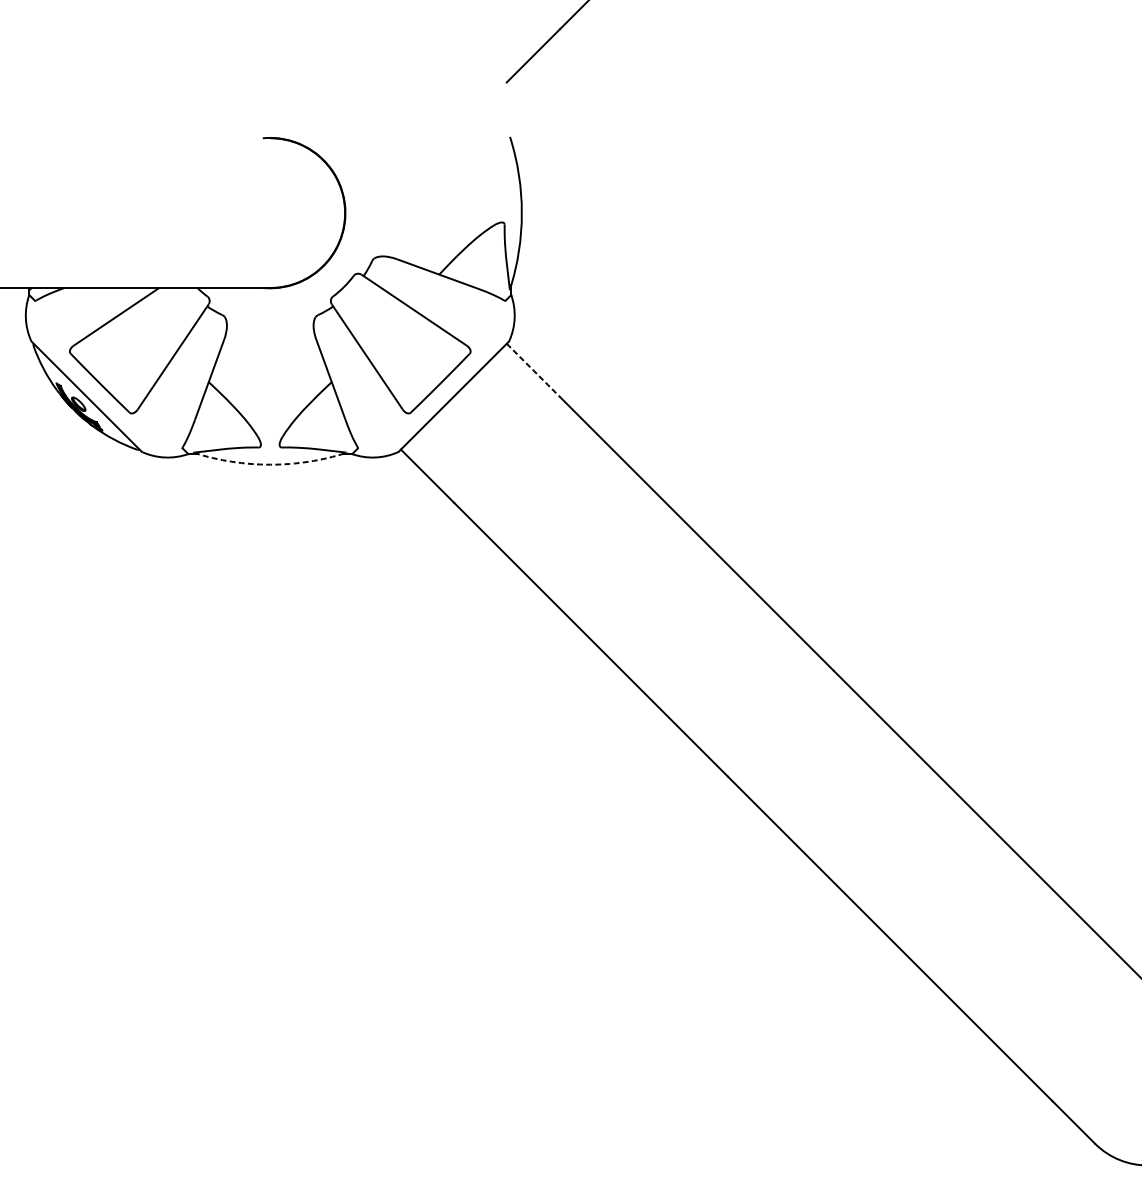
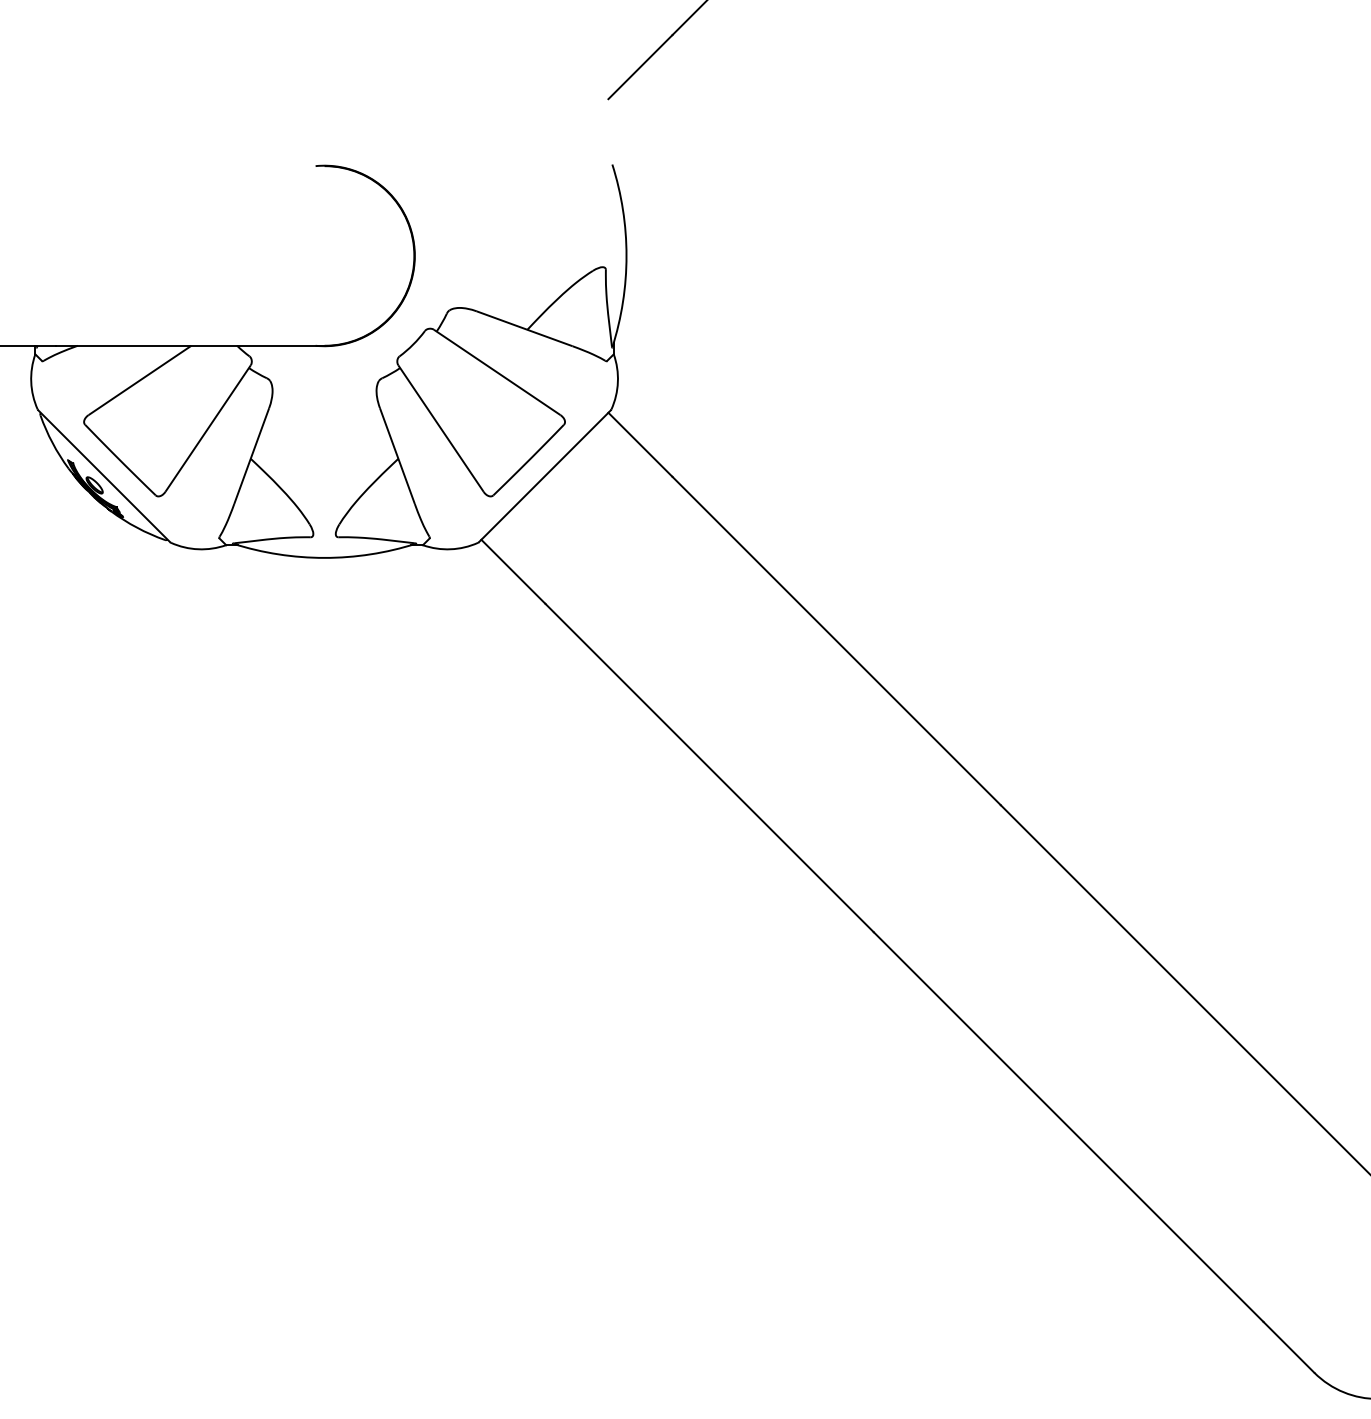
line: (533, 371) -> (640, 445), dashed -> solid
arc: (270, 464) -> (324, 557), dashed -> solid

